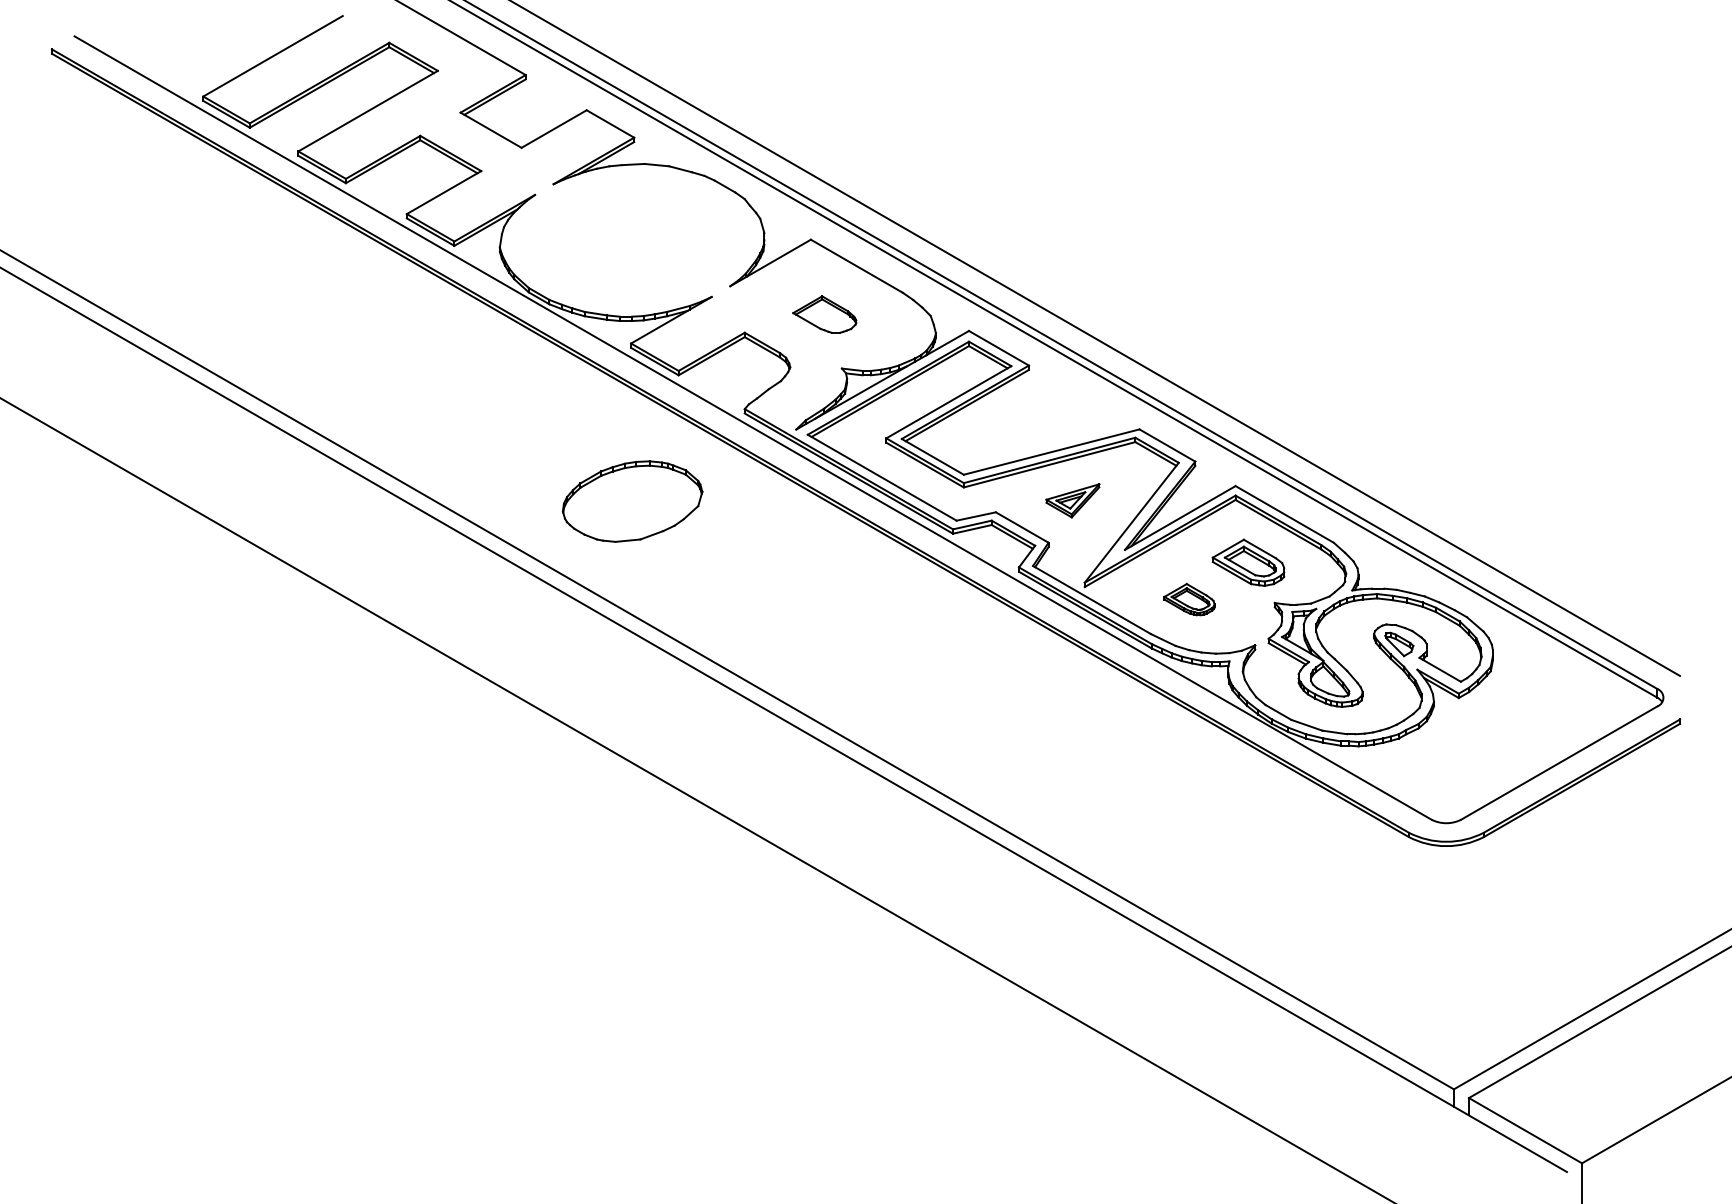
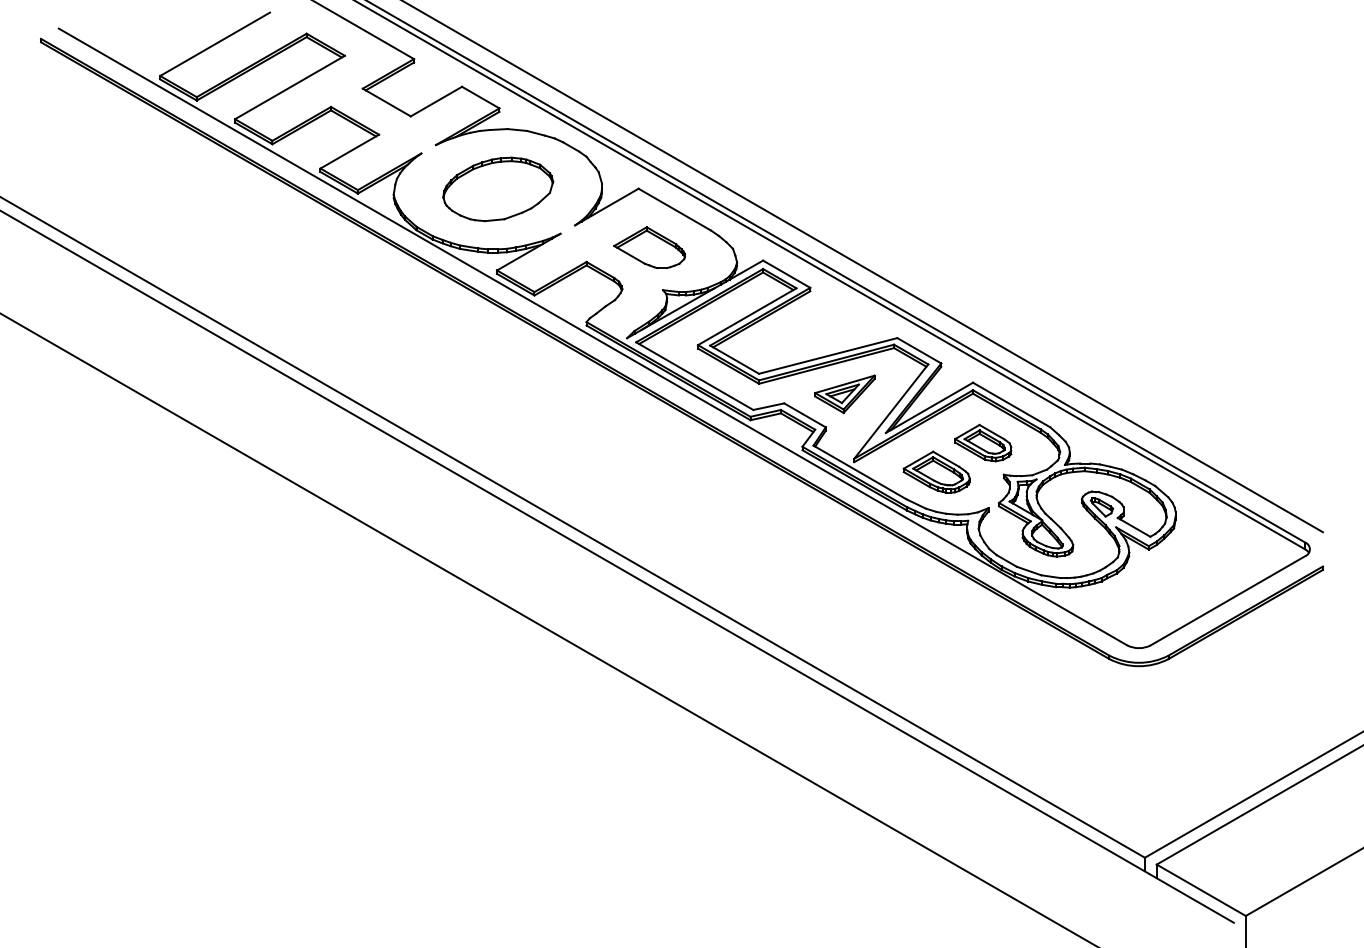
part: (824, 314) -> (649, 247), size x1.43
part: (1072, 500) -> (844, 394), size x1.43
part: (632, 501) -> (498, 189), moved
part: (1189, 599) -> (936, 472), size x1.67

